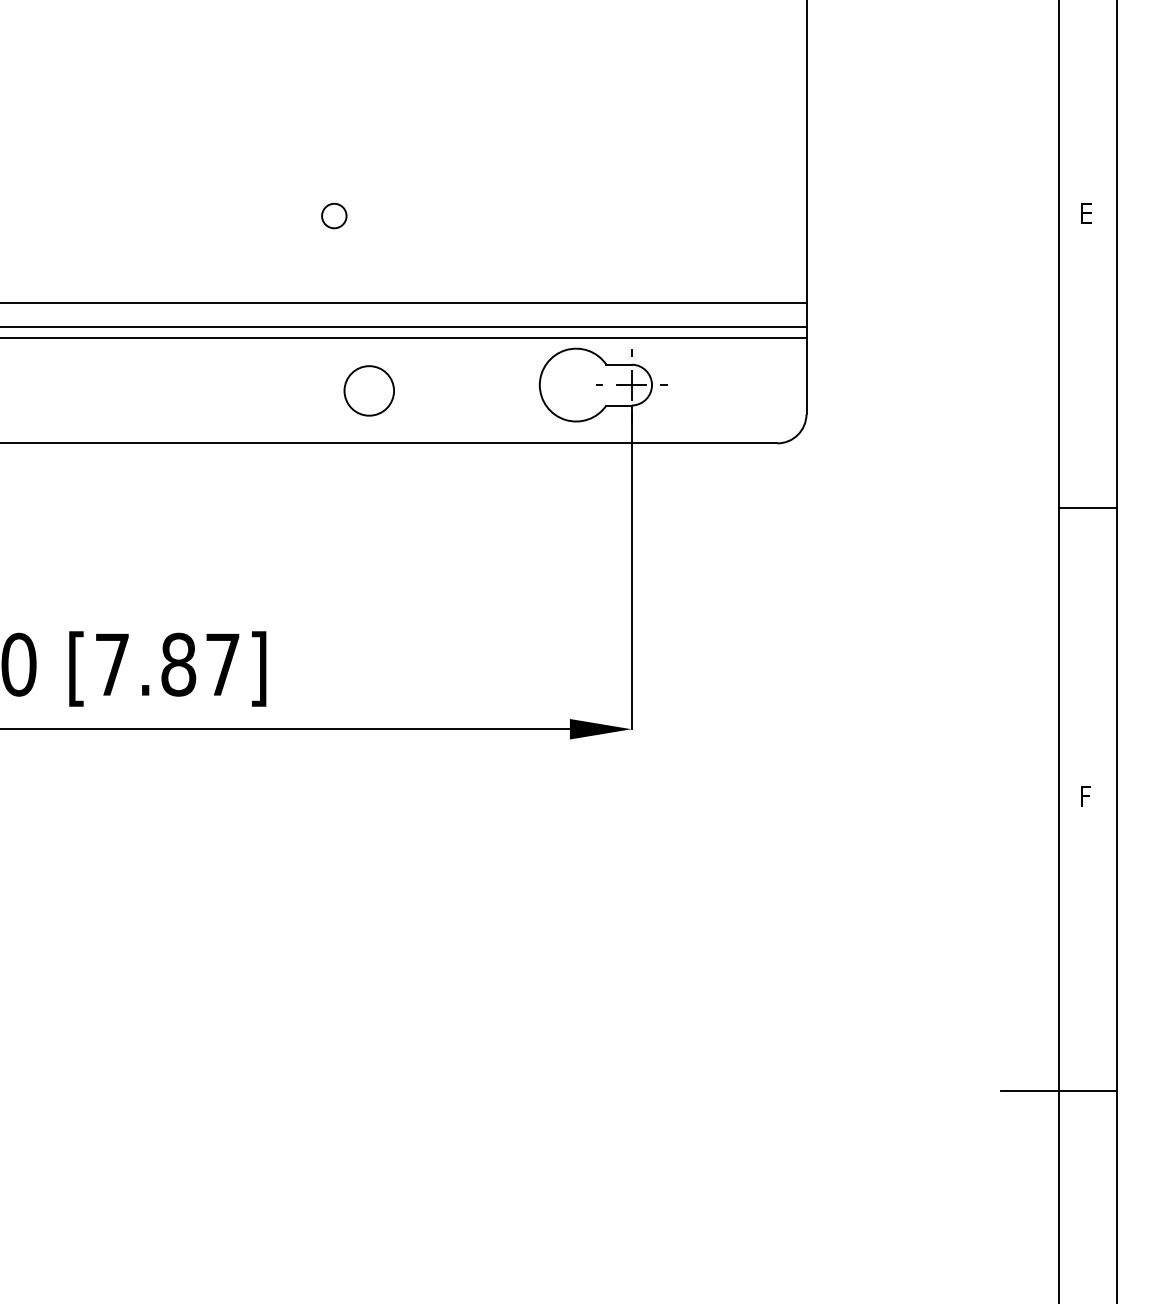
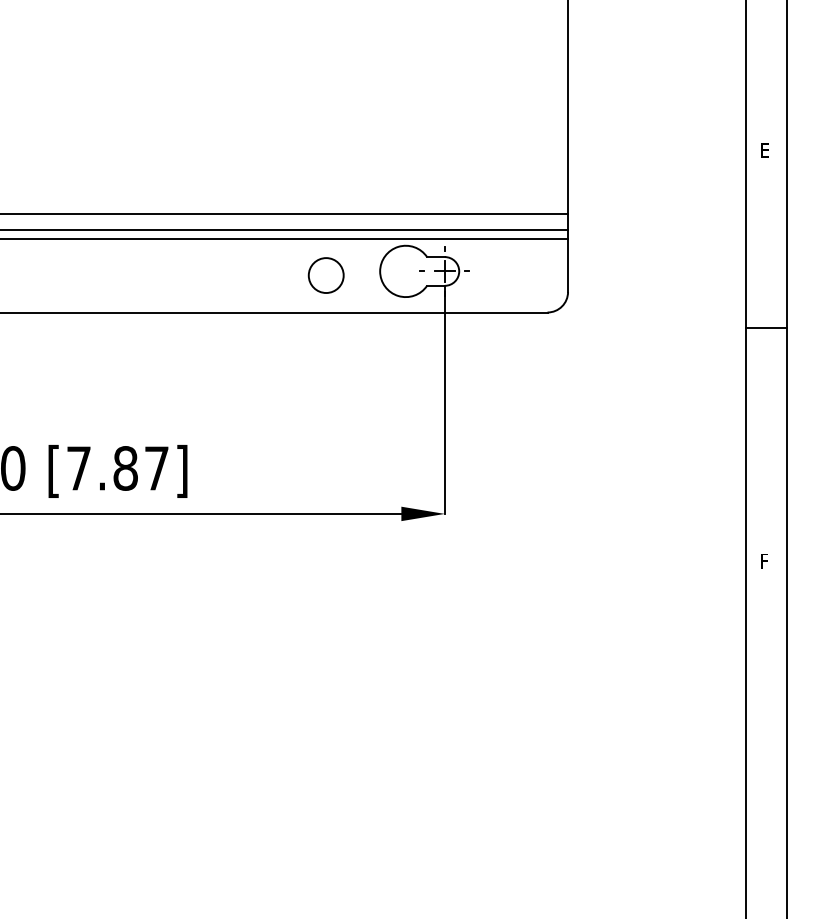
circle: (334, 215) -> (235, 151), removed
circle: (368, 390) -> (325, 275), moved
line: (1087, 507) -> (766, 328), moved
line: (1058, 1090) -> (745, 768), removed

